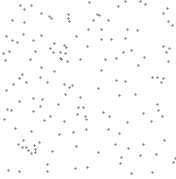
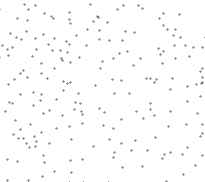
part: (68, 17) -> (69, 17), size x1.67
part: (59, 52) -> (59, 50), size x1.43
part: (104, 65) -> (101, 64), size x0.62
part: (29, 147) -> (27, 138), size x1.43

